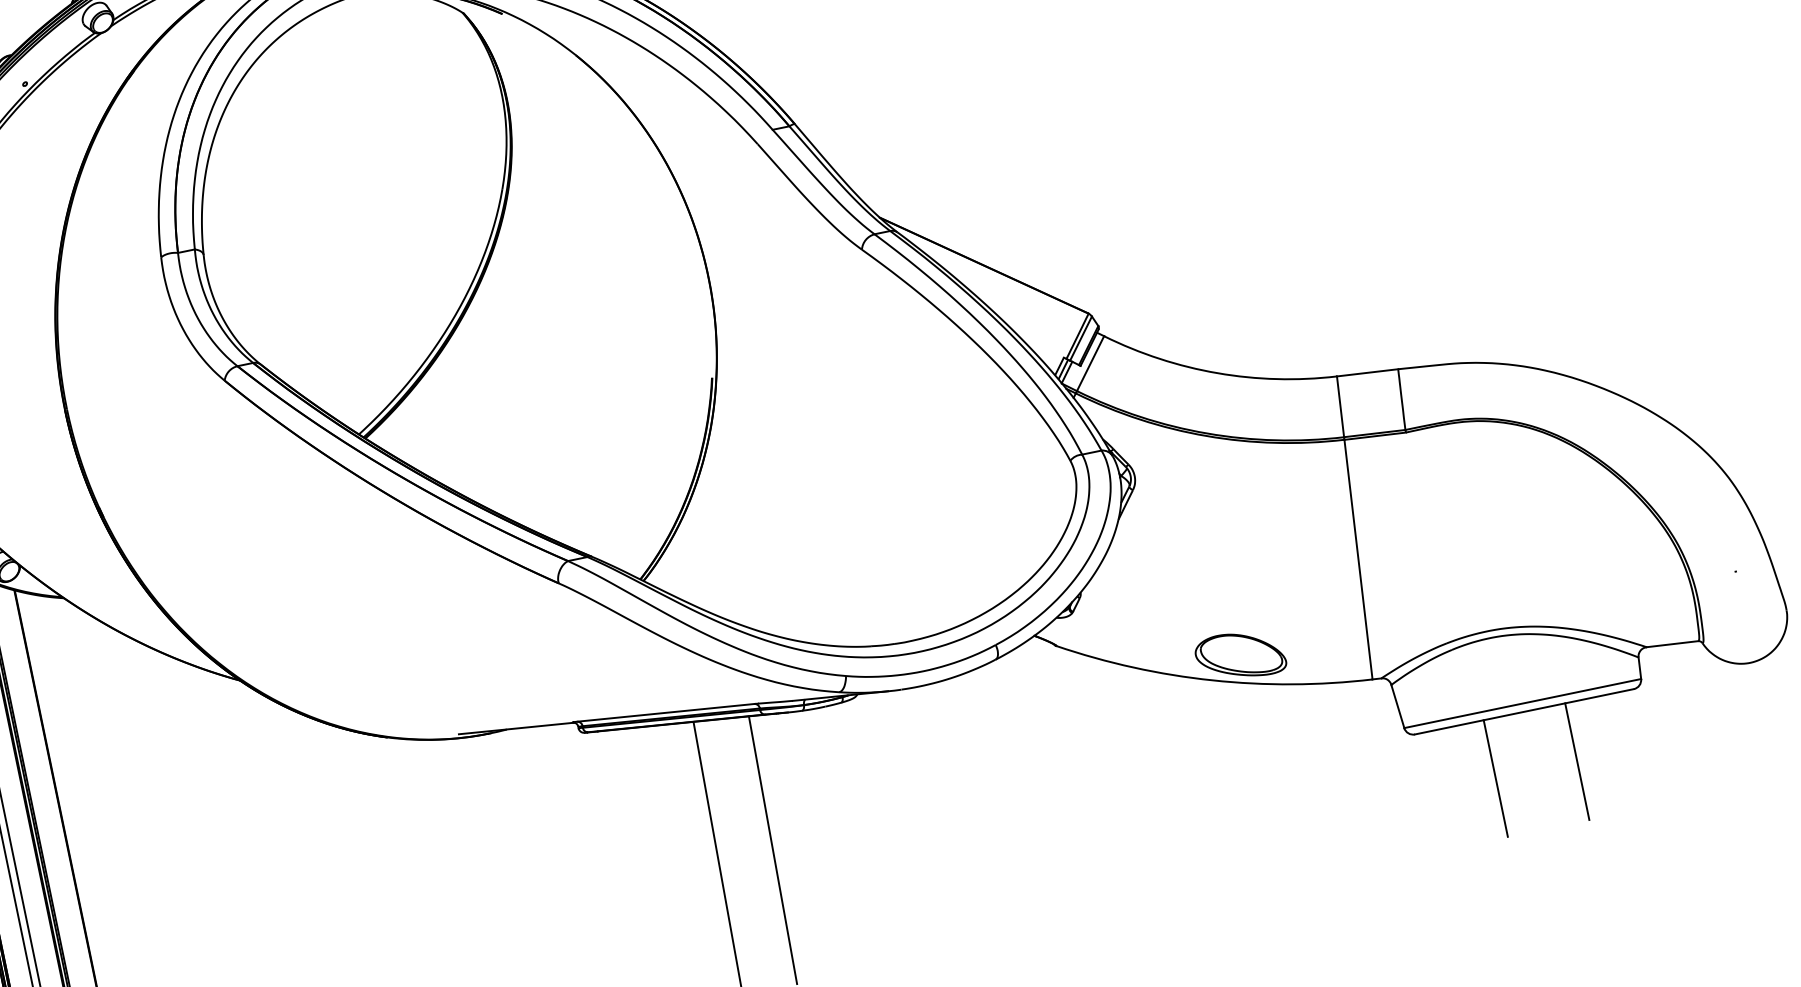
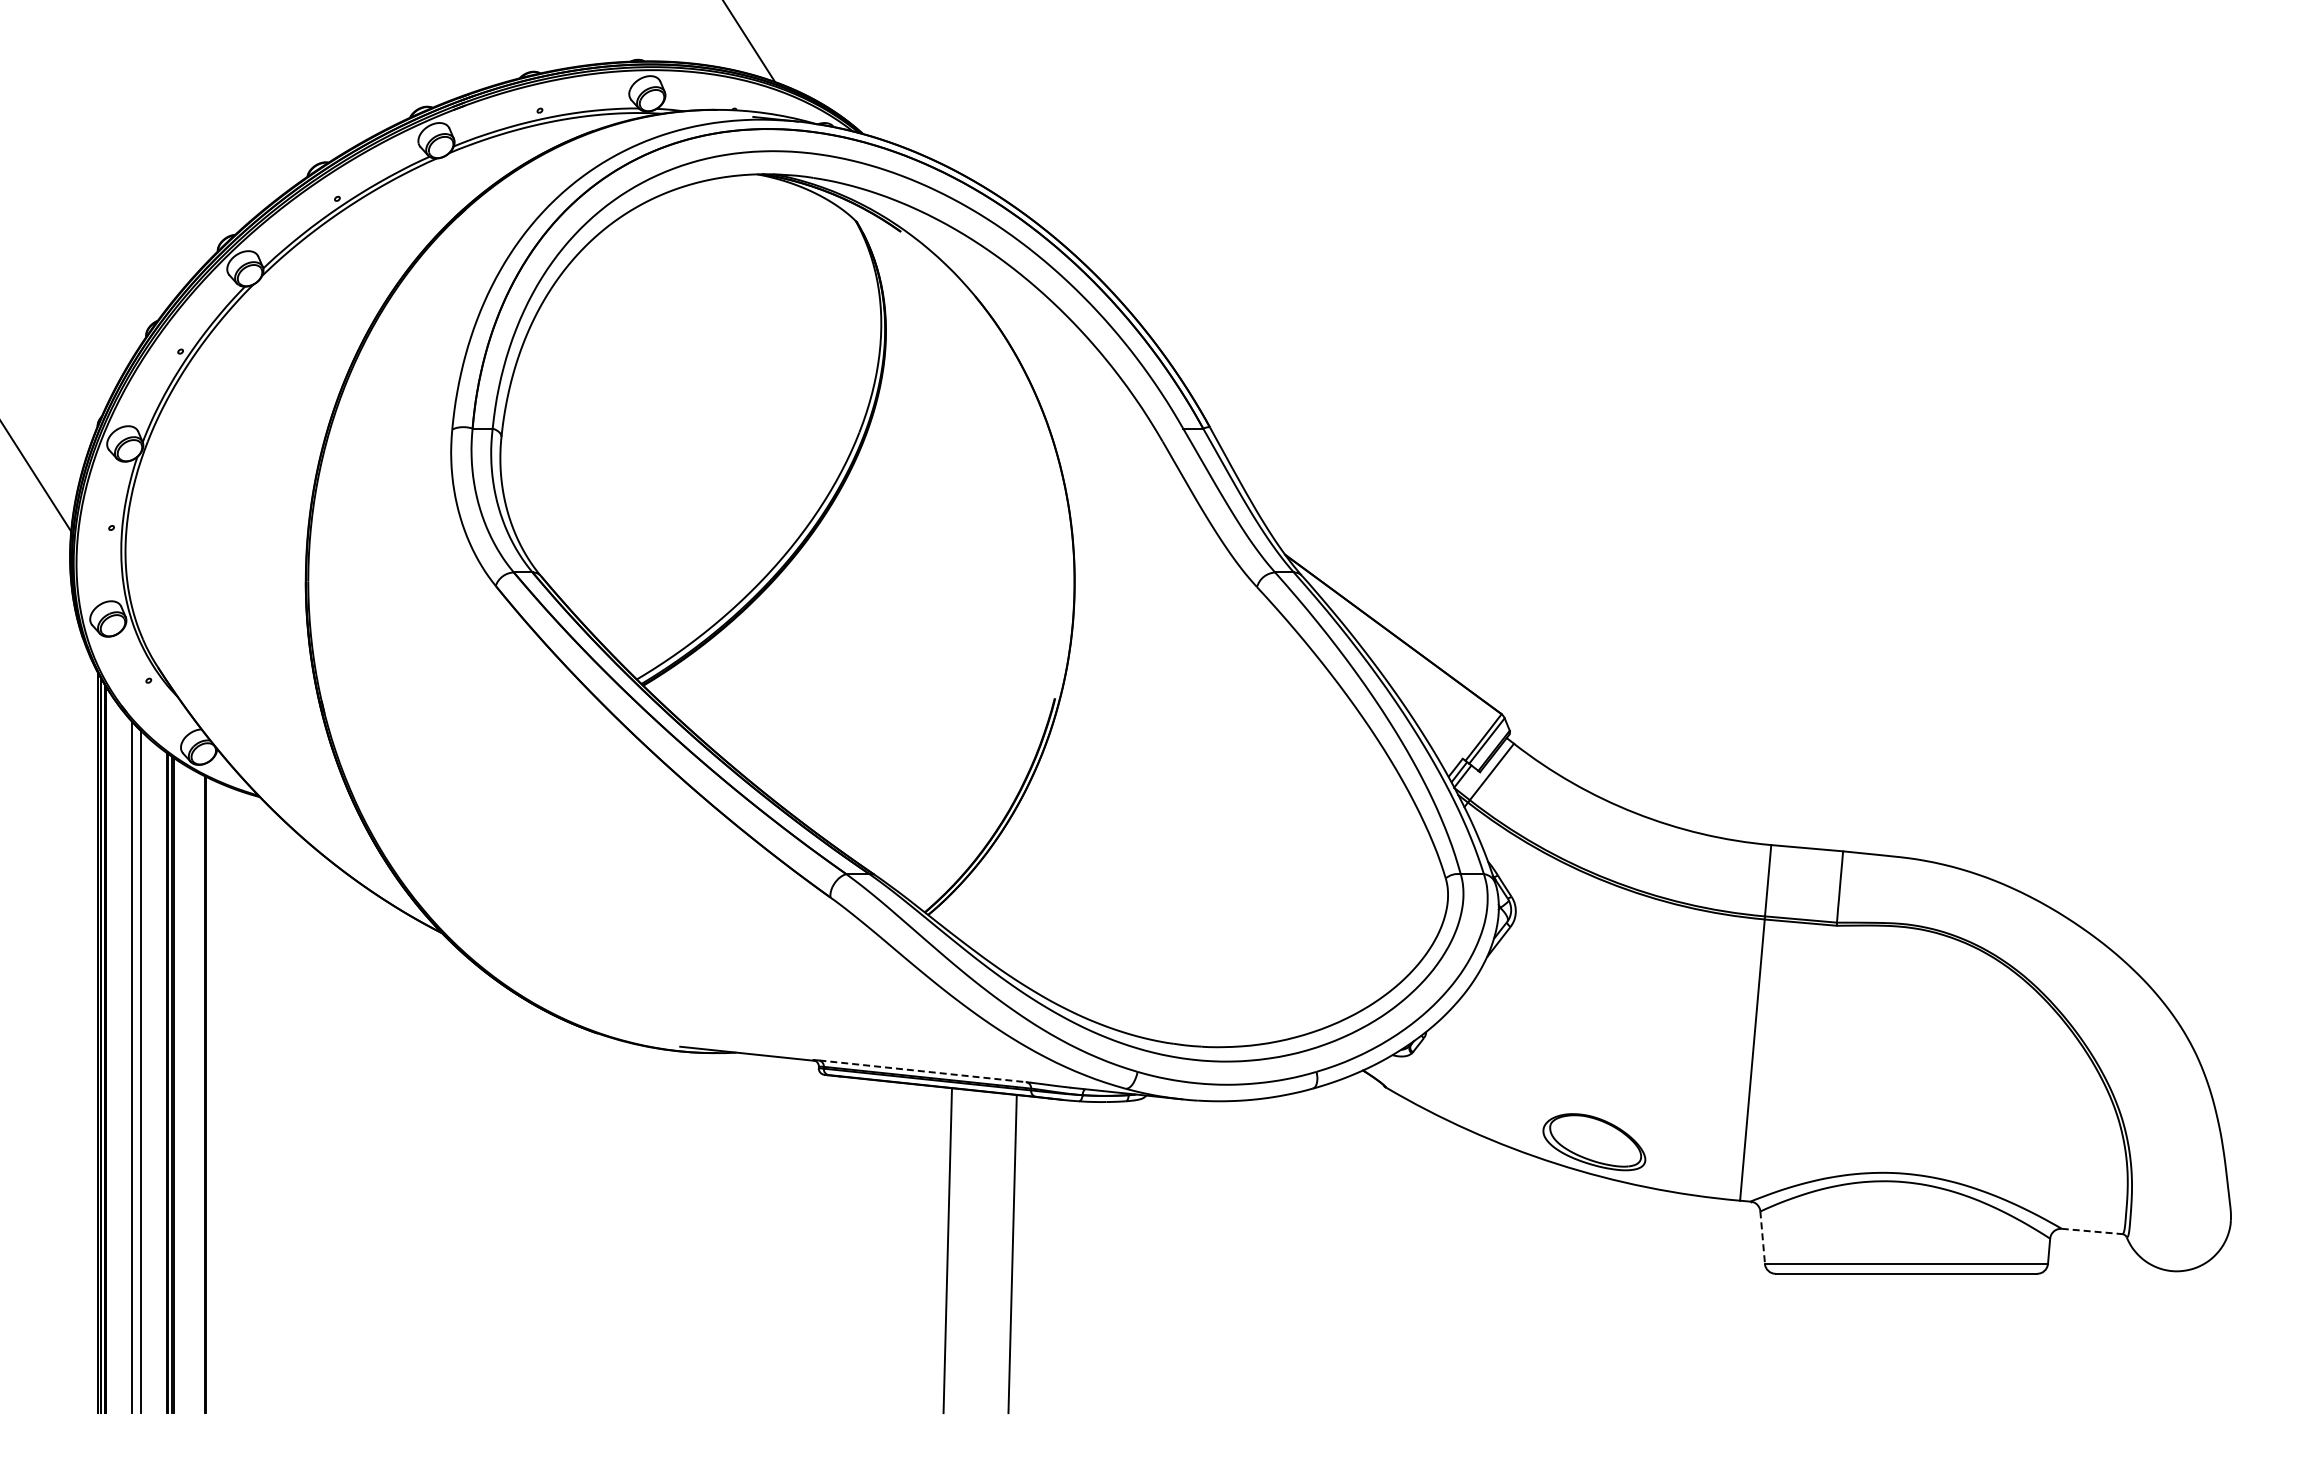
line: (1672, 644) -> (2092, 1231), solid -> dashed
line: (1397, 707) -> (1762, 1238), solid -> dashed
line: (666, 712) -> (923, 1071), solid -> dashed
line: (1577, 761) -> (1955, 1343), removed
line: (1495, 778) -> (1857, 1343), removed

